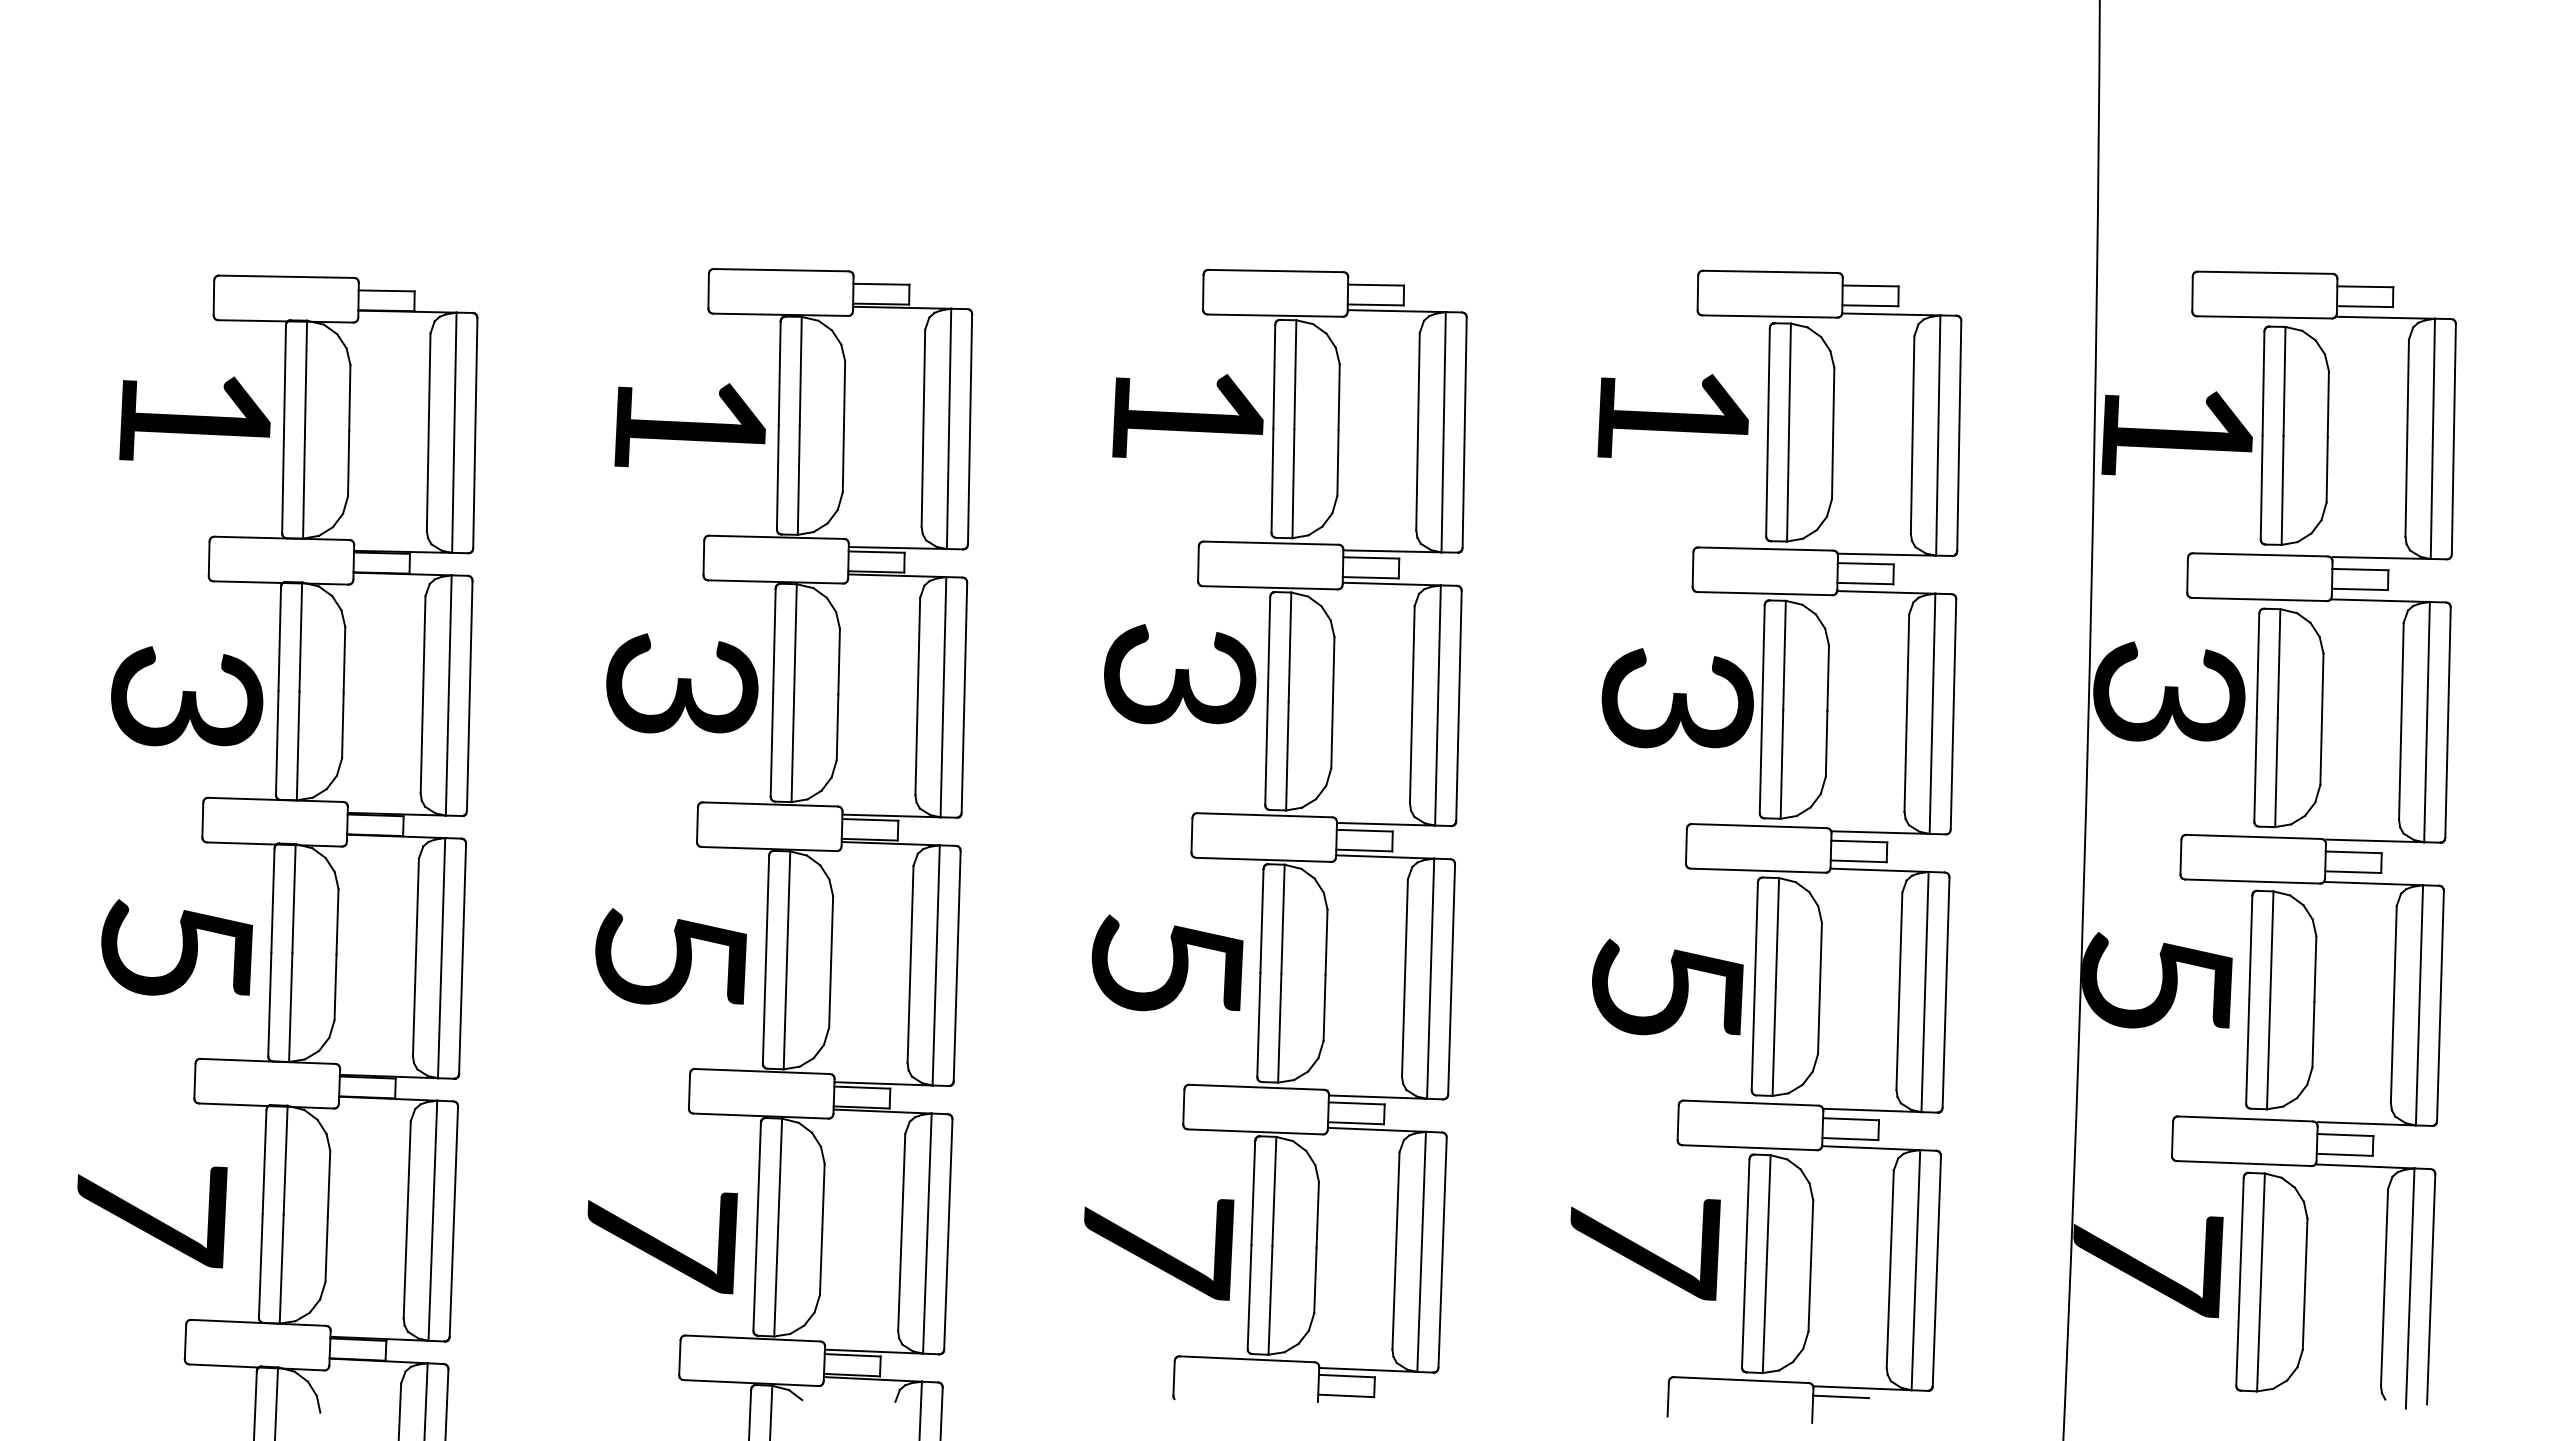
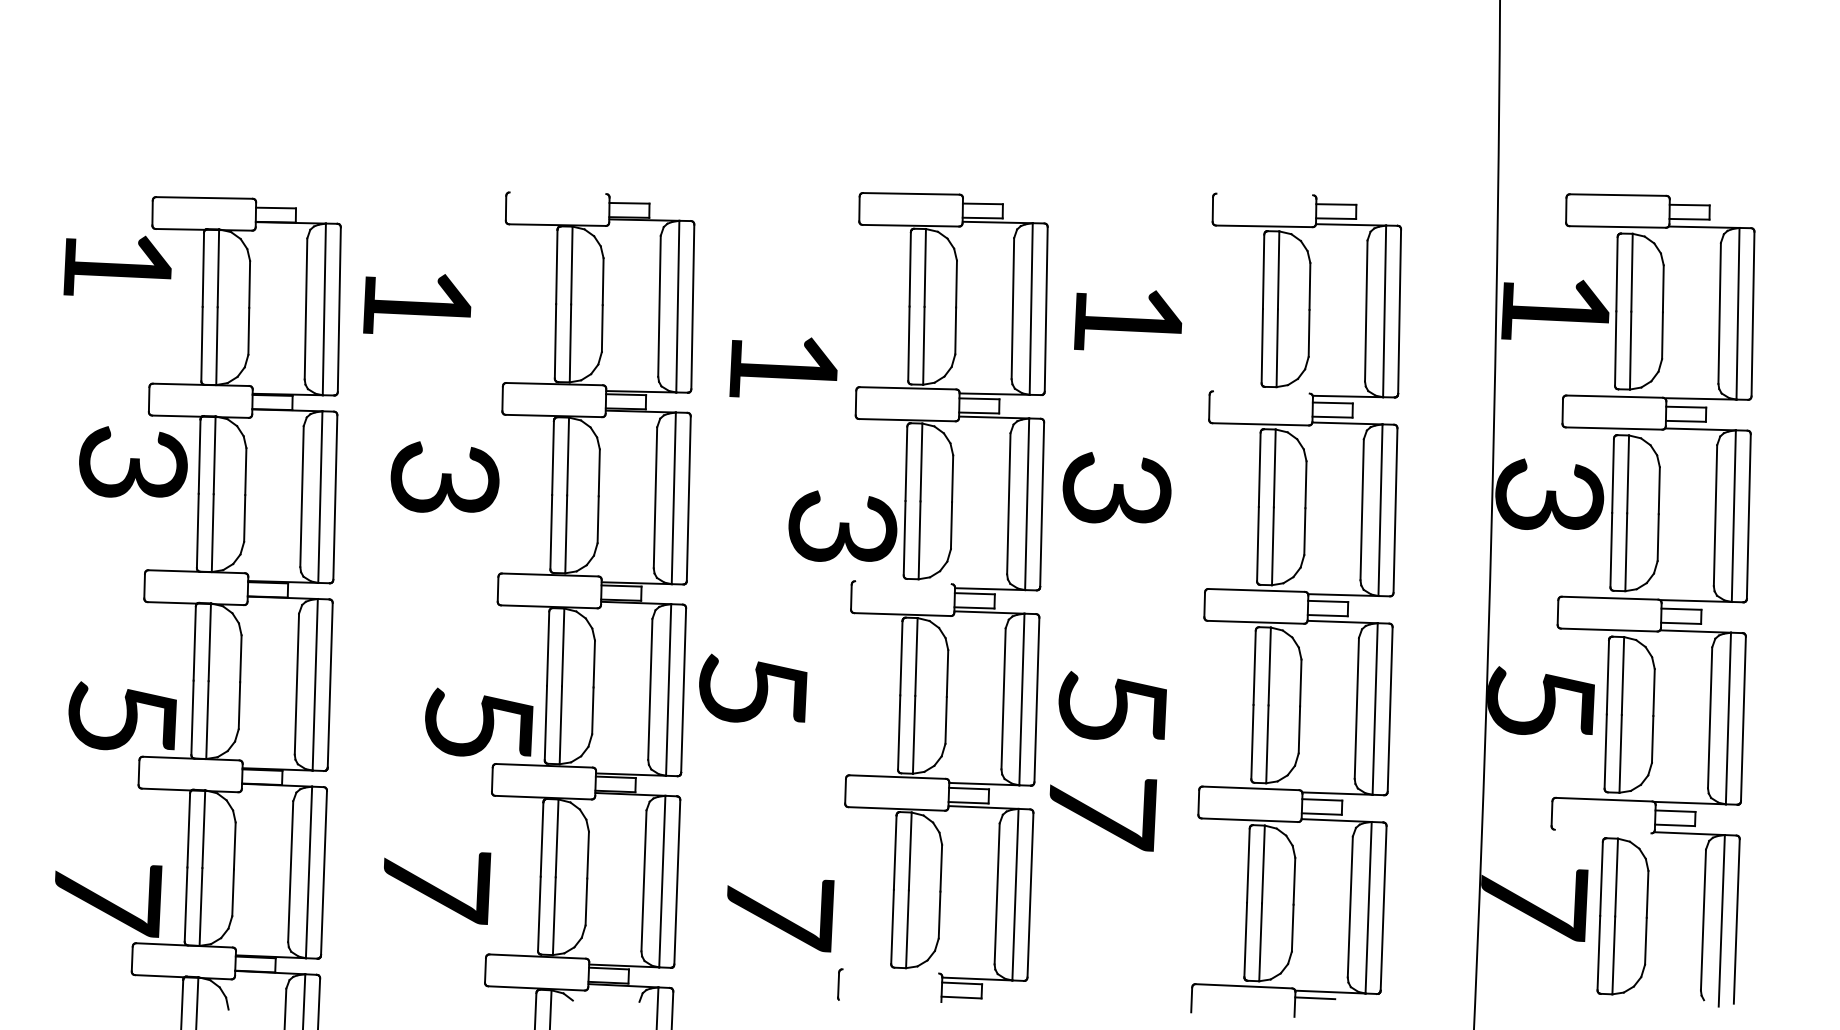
line: (780, 270) -> (557, 193), removed
line: (1770, 271) -> (1264, 194), removed
text: (1187, 415) -> (783, 367), moved
text: (1672, 415) -> (1127, 319), moved
text: (194, 418) -> (117, 265), moved
text: (689, 425) -> (416, 304), moved
line: (1765, 548) -> (1261, 392), removed
text: (1180, 674) -> (843, 526), moved
text: (682, 683) -> (445, 477), moved
text: (187, 696) -> (133, 462), moved
text: (1677, 698) -> (1116, 487), moved
line: (1264, 815) -> (903, 582), removed
text: (176, 947) -> (122, 715), moved
text: (670, 956) -> (478, 722), moved
text: (1167, 962) -> (753, 687), moved
text: (1667, 986) -> (1112, 705), moved
line: (2243, 1163) -> (1602, 831), removed
text: (152, 1217) -> (108, 901), moved
text: (662, 1243) -> (437, 888), moved
text: (1159, 1249) -> (781, 915), moved
text: (1645, 1249) -> (1103, 815), moved
line: (1246, 1359) -> (890, 971), removed

